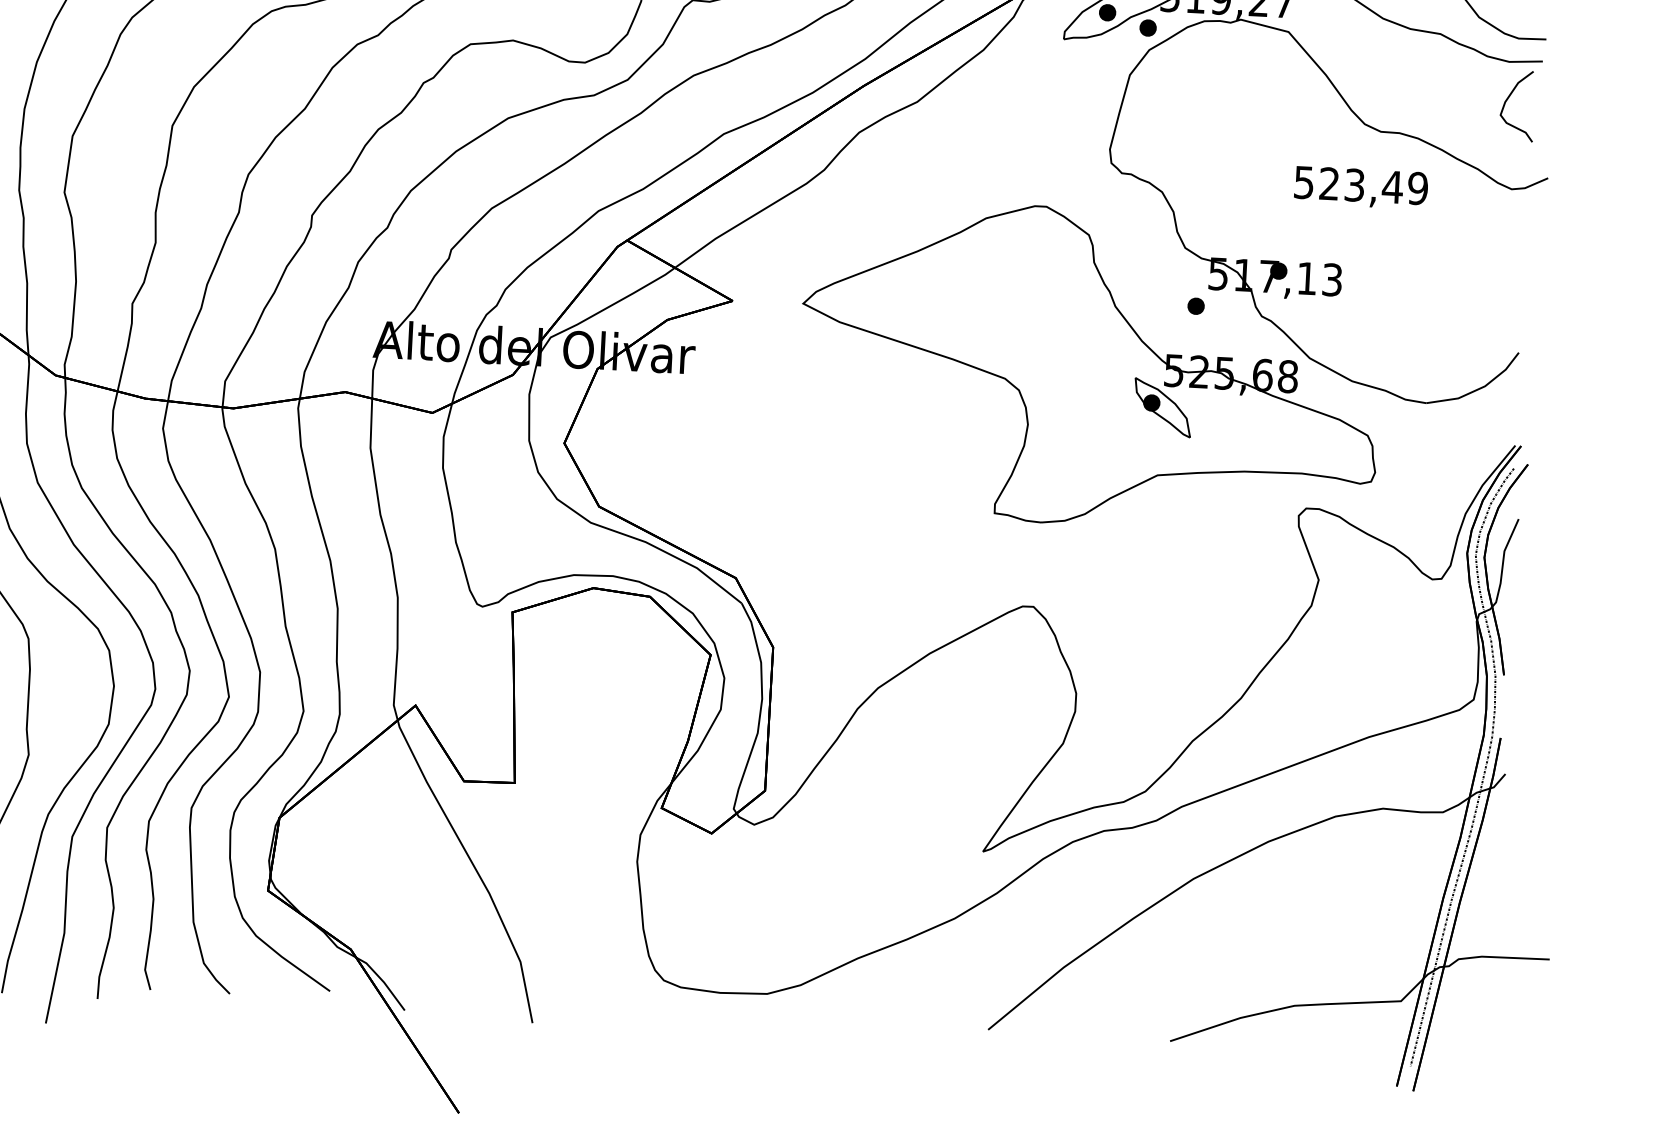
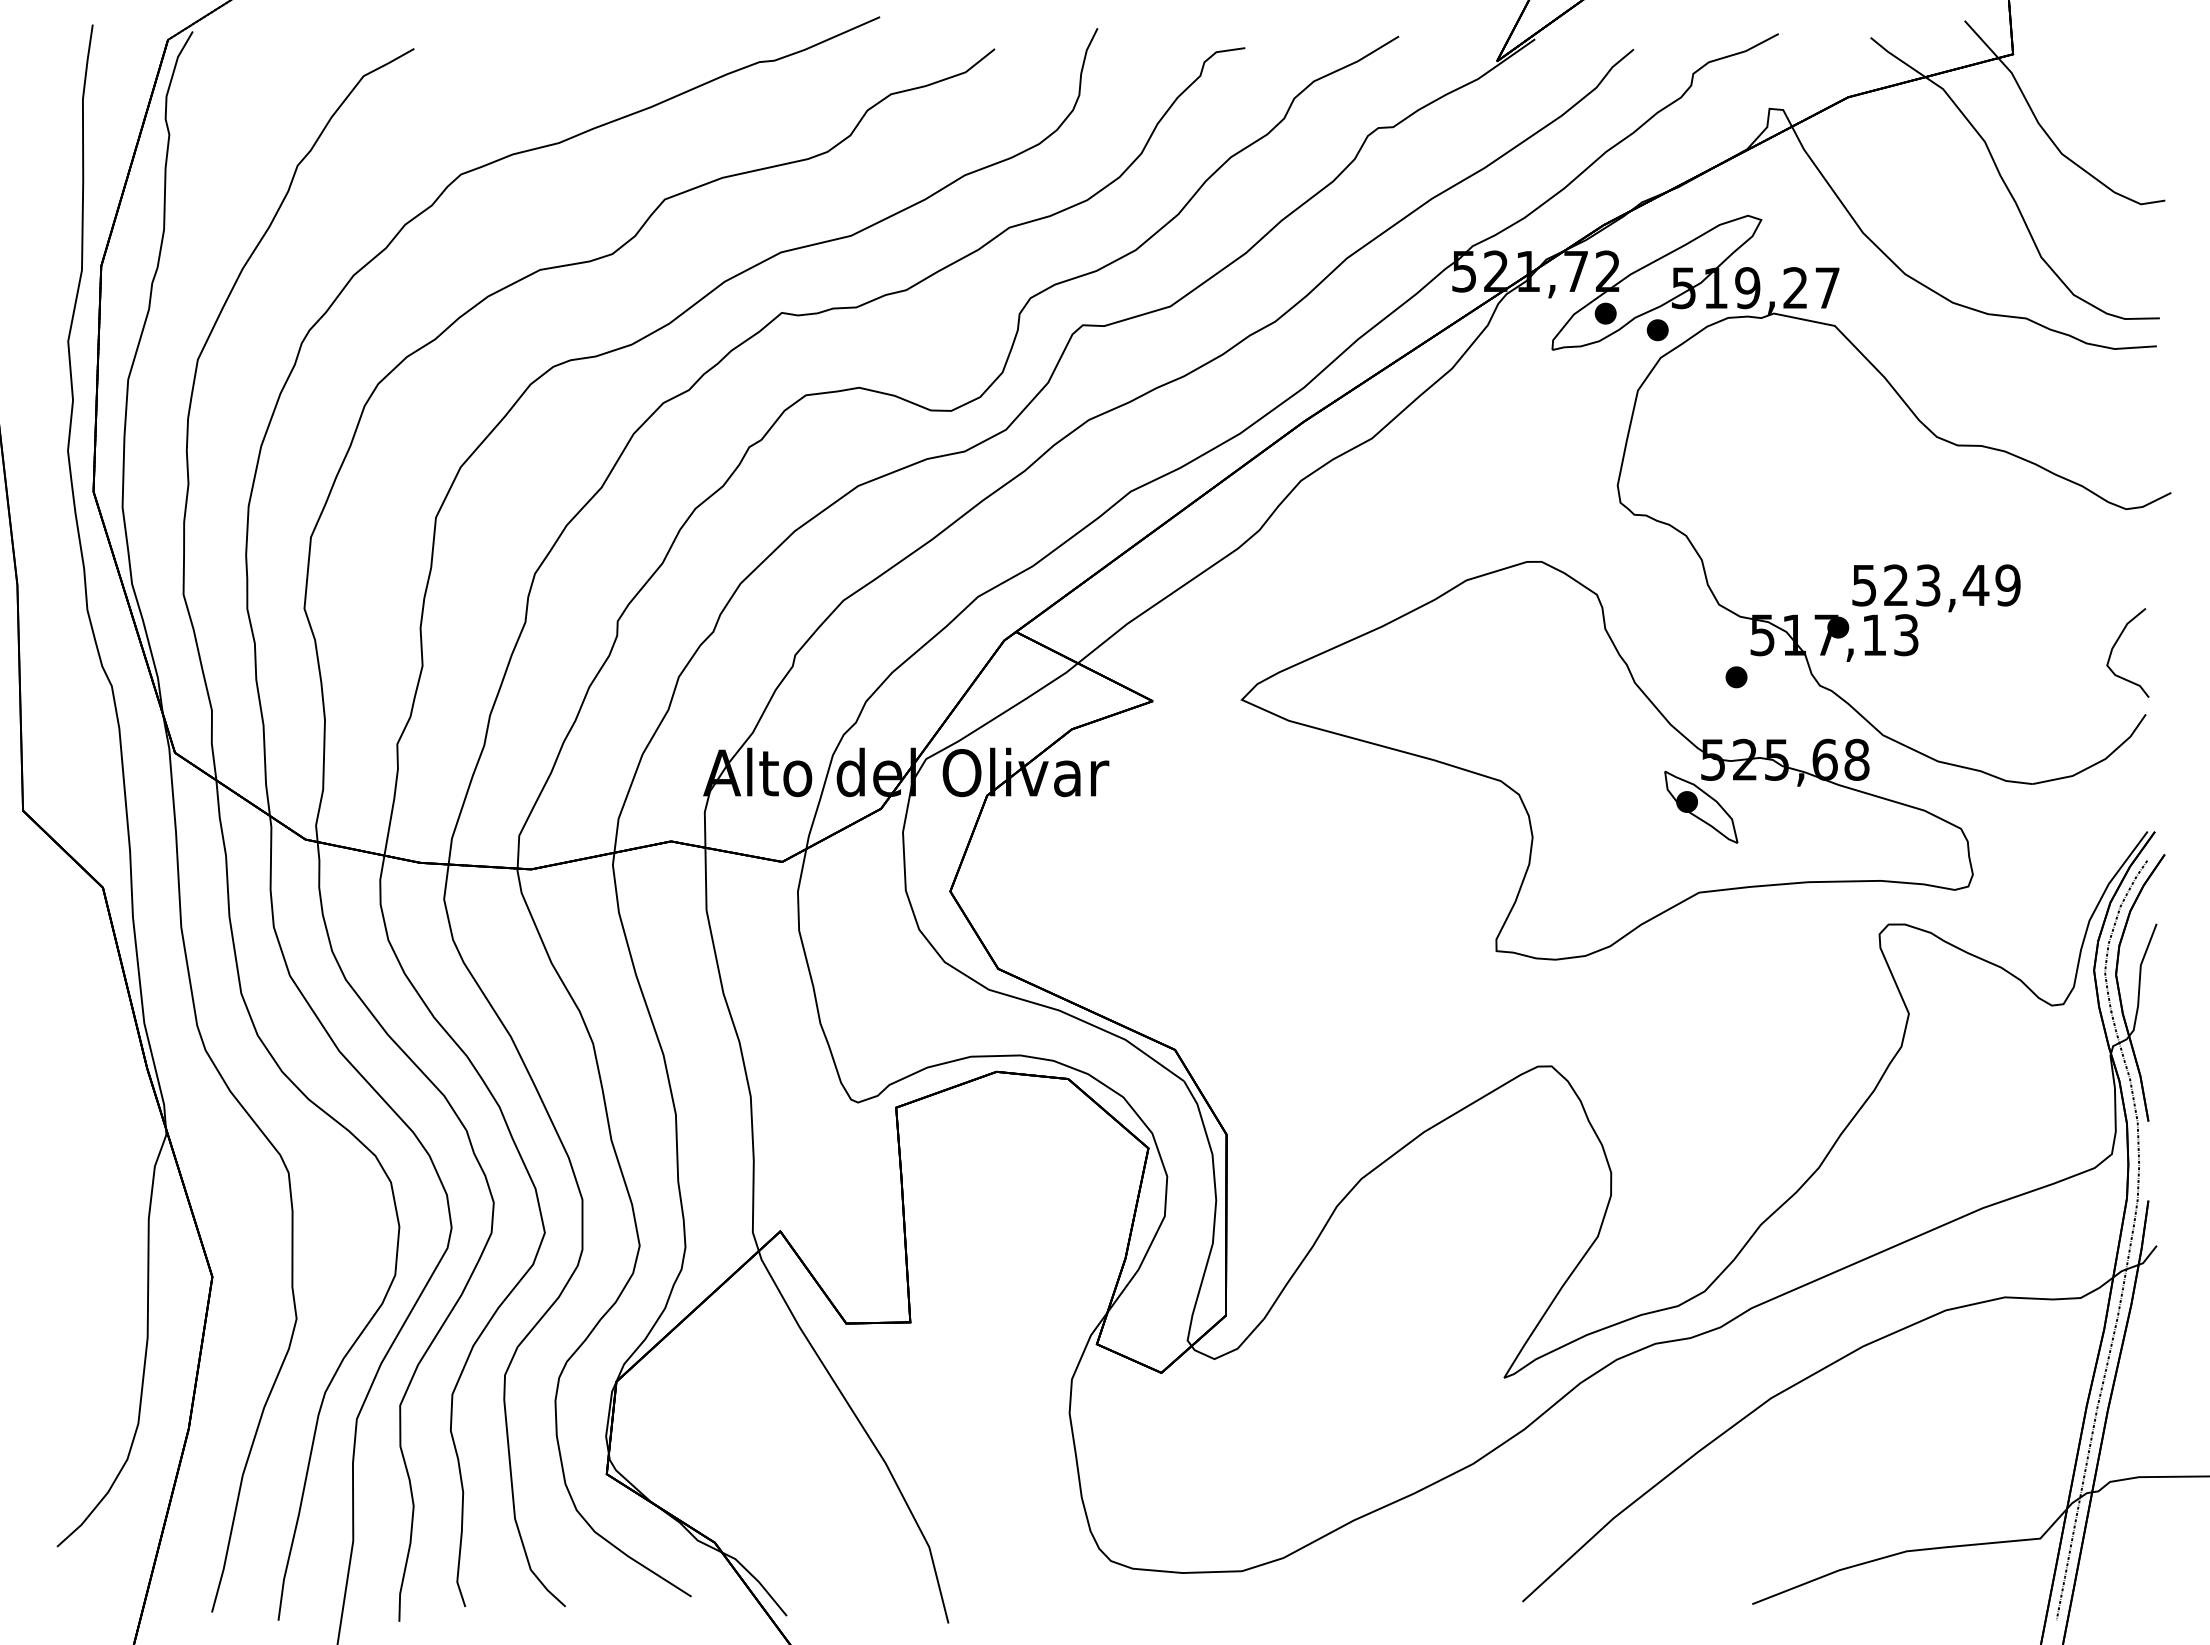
curve: (1508, 99) -> (2115, 645), moved
text: (1361, 187) -> (1936, 588), moved

